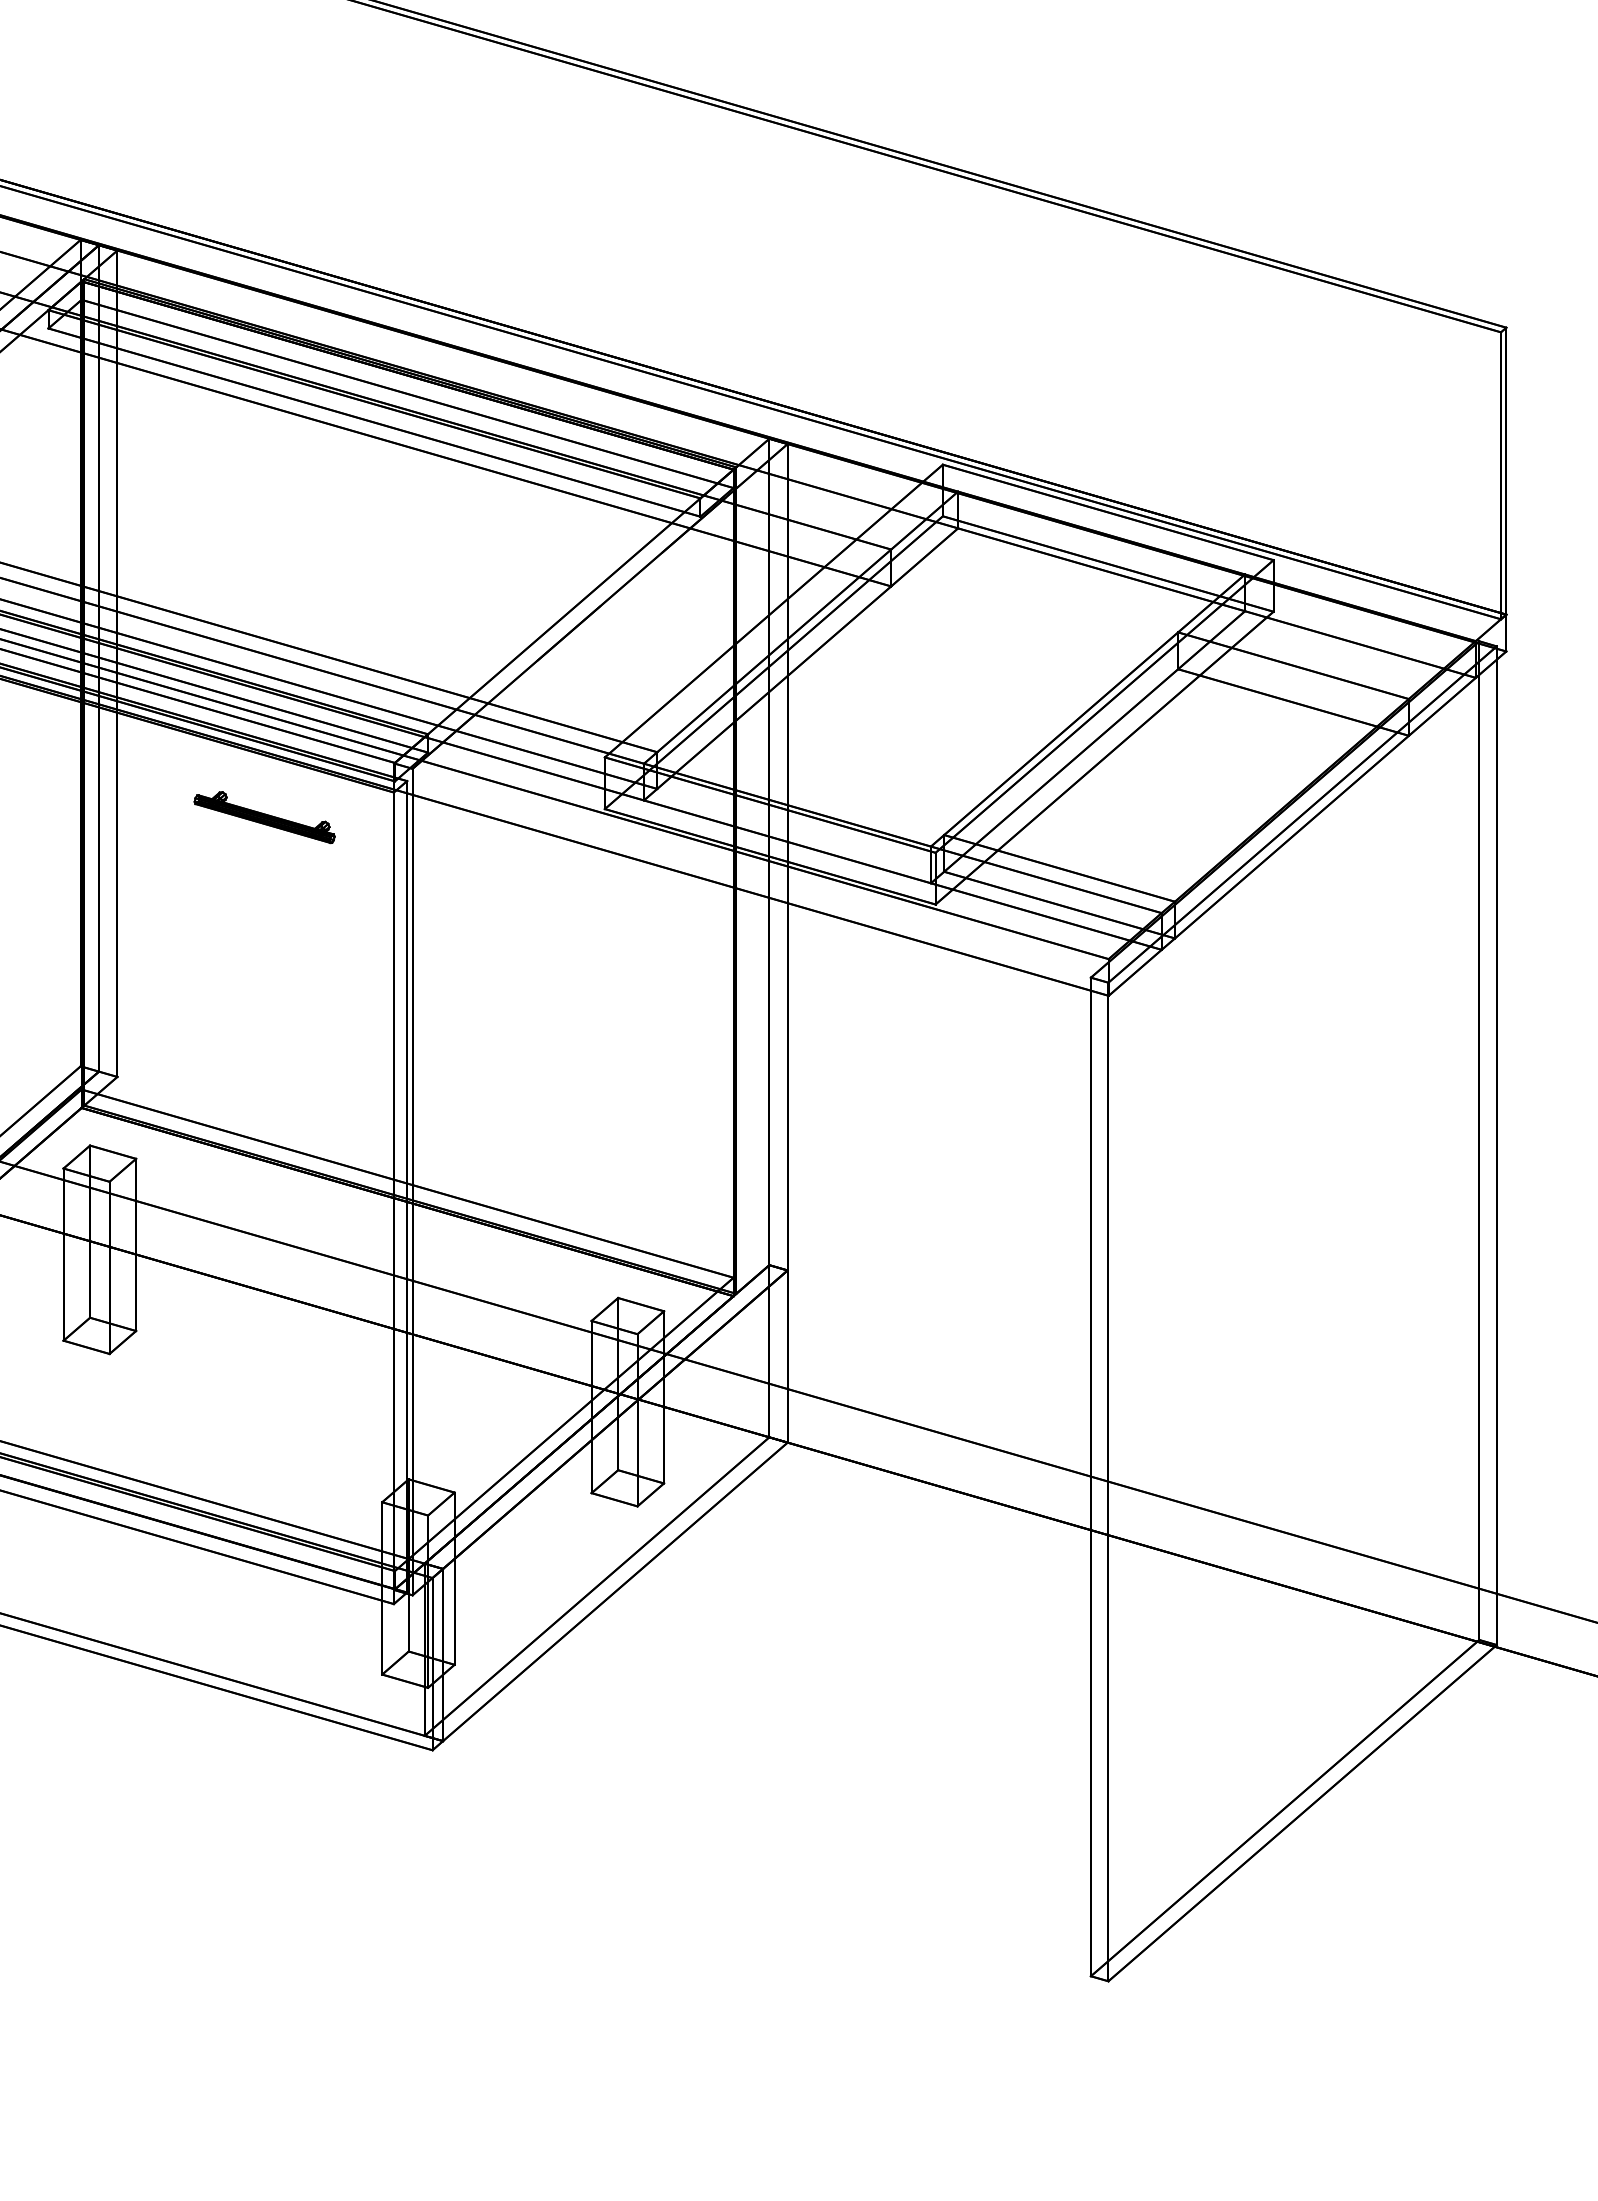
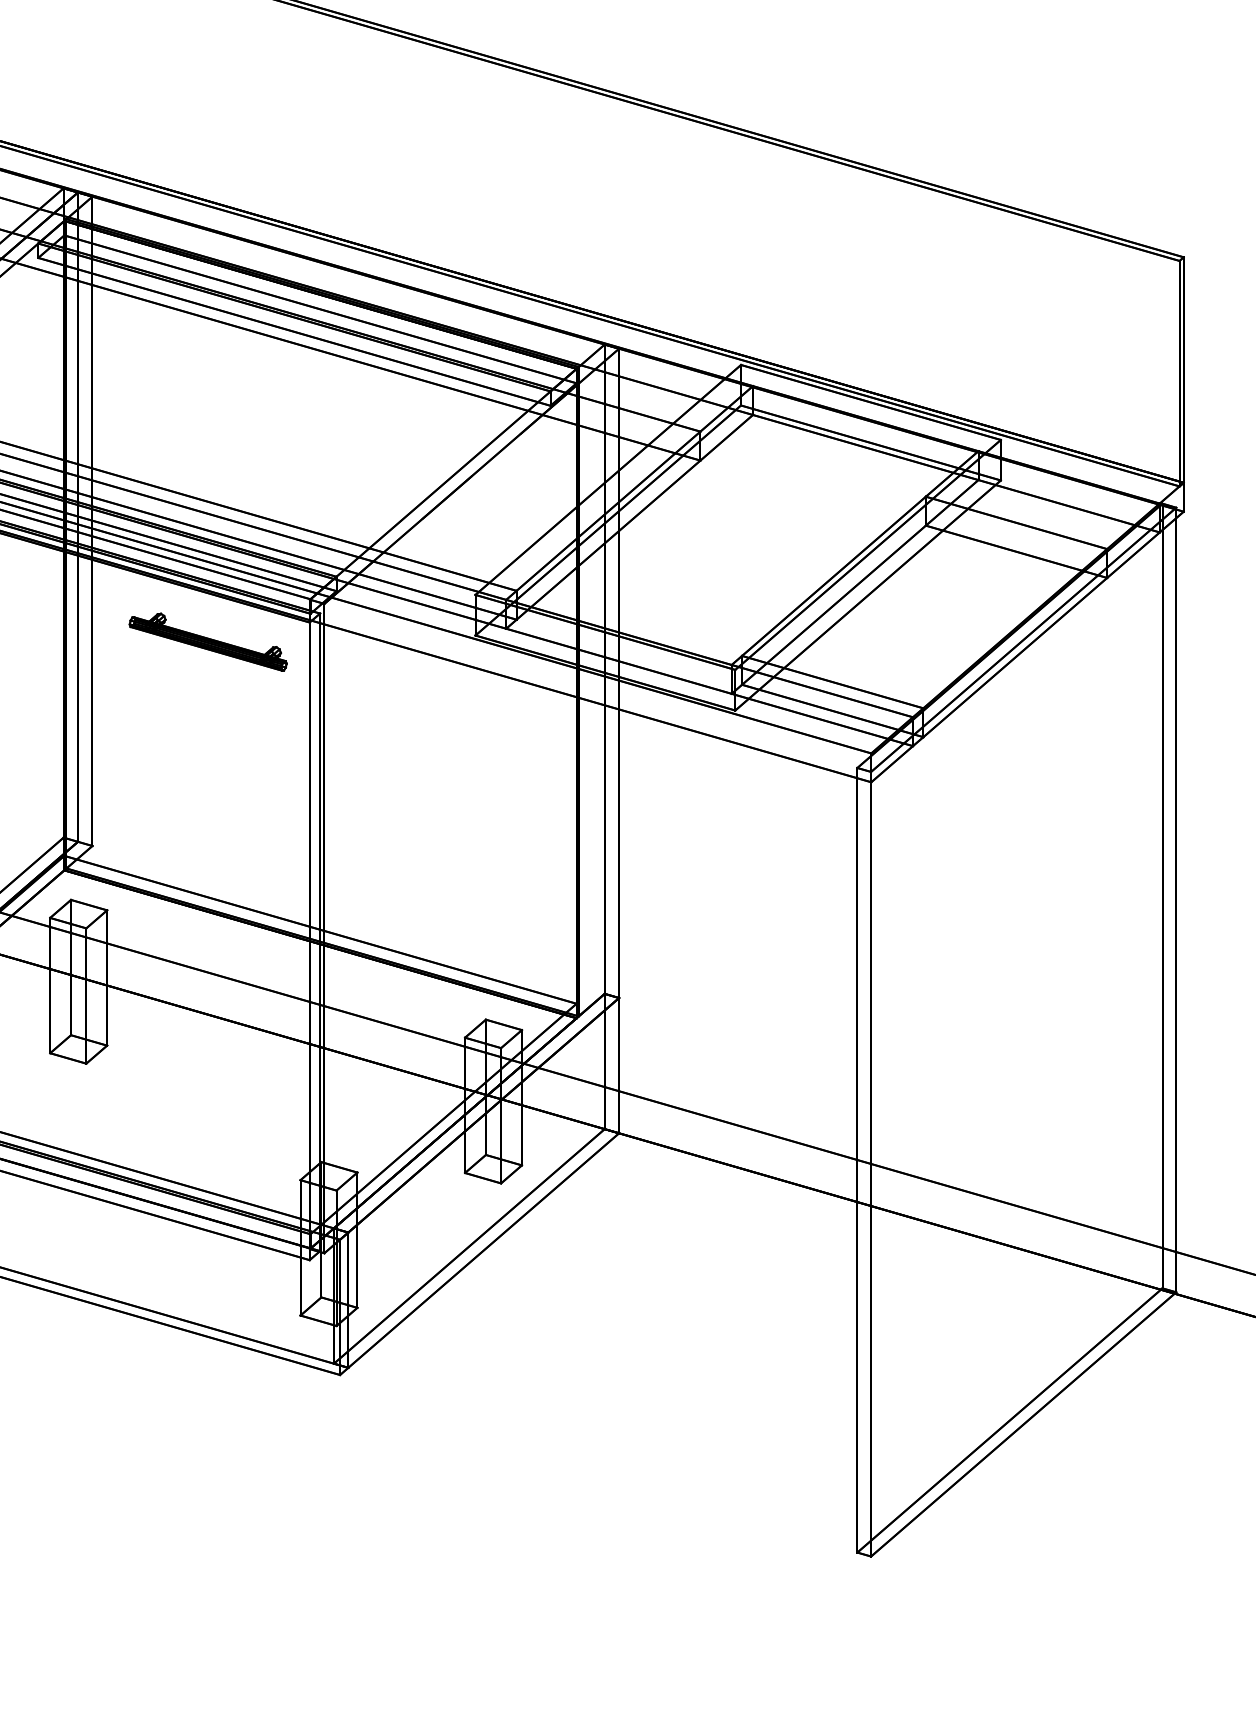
part: (264, 817) -> (208, 642), size x1.43

